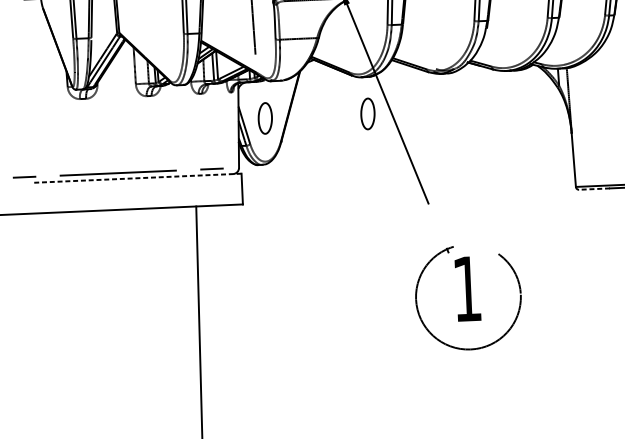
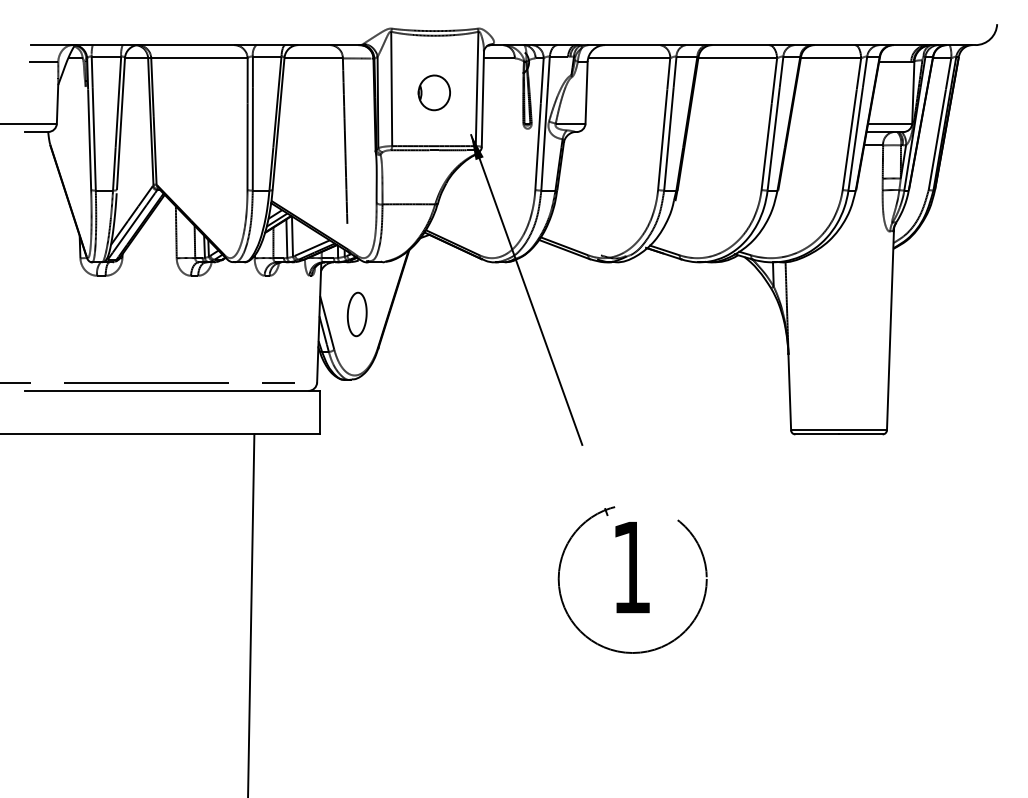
part: (367, 114) -> (501, 314), removed
line: (136, 177) -> (172, 390), dashed -> solid
line: (594, 189) -> (817, 434), dashed -> solid

